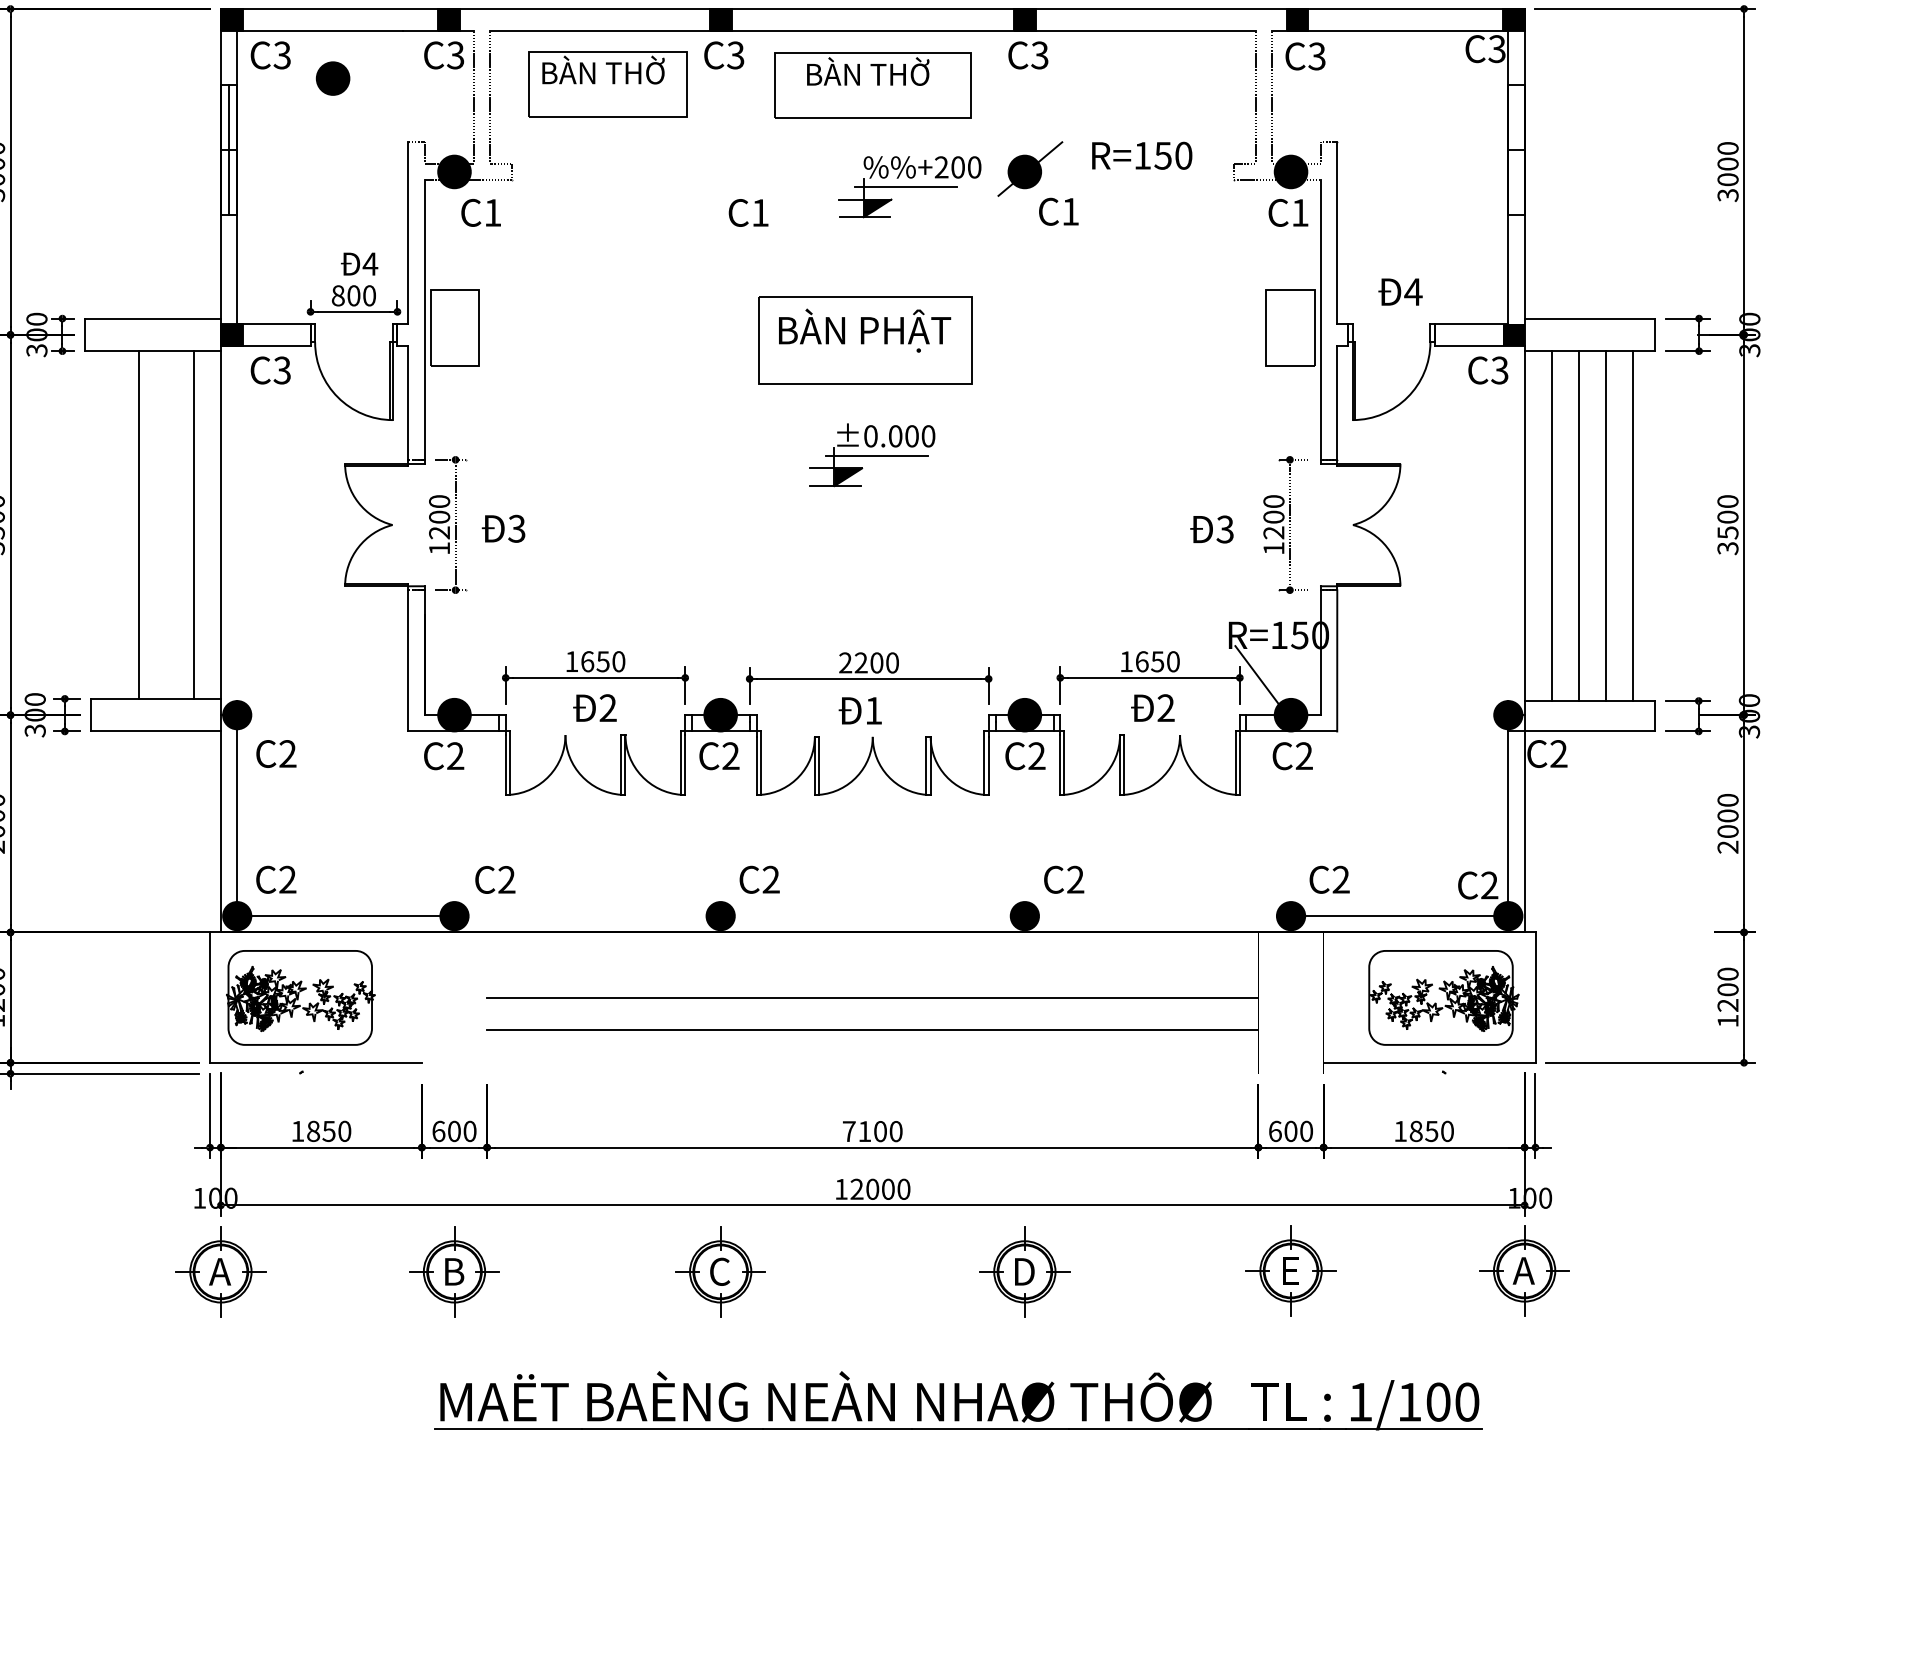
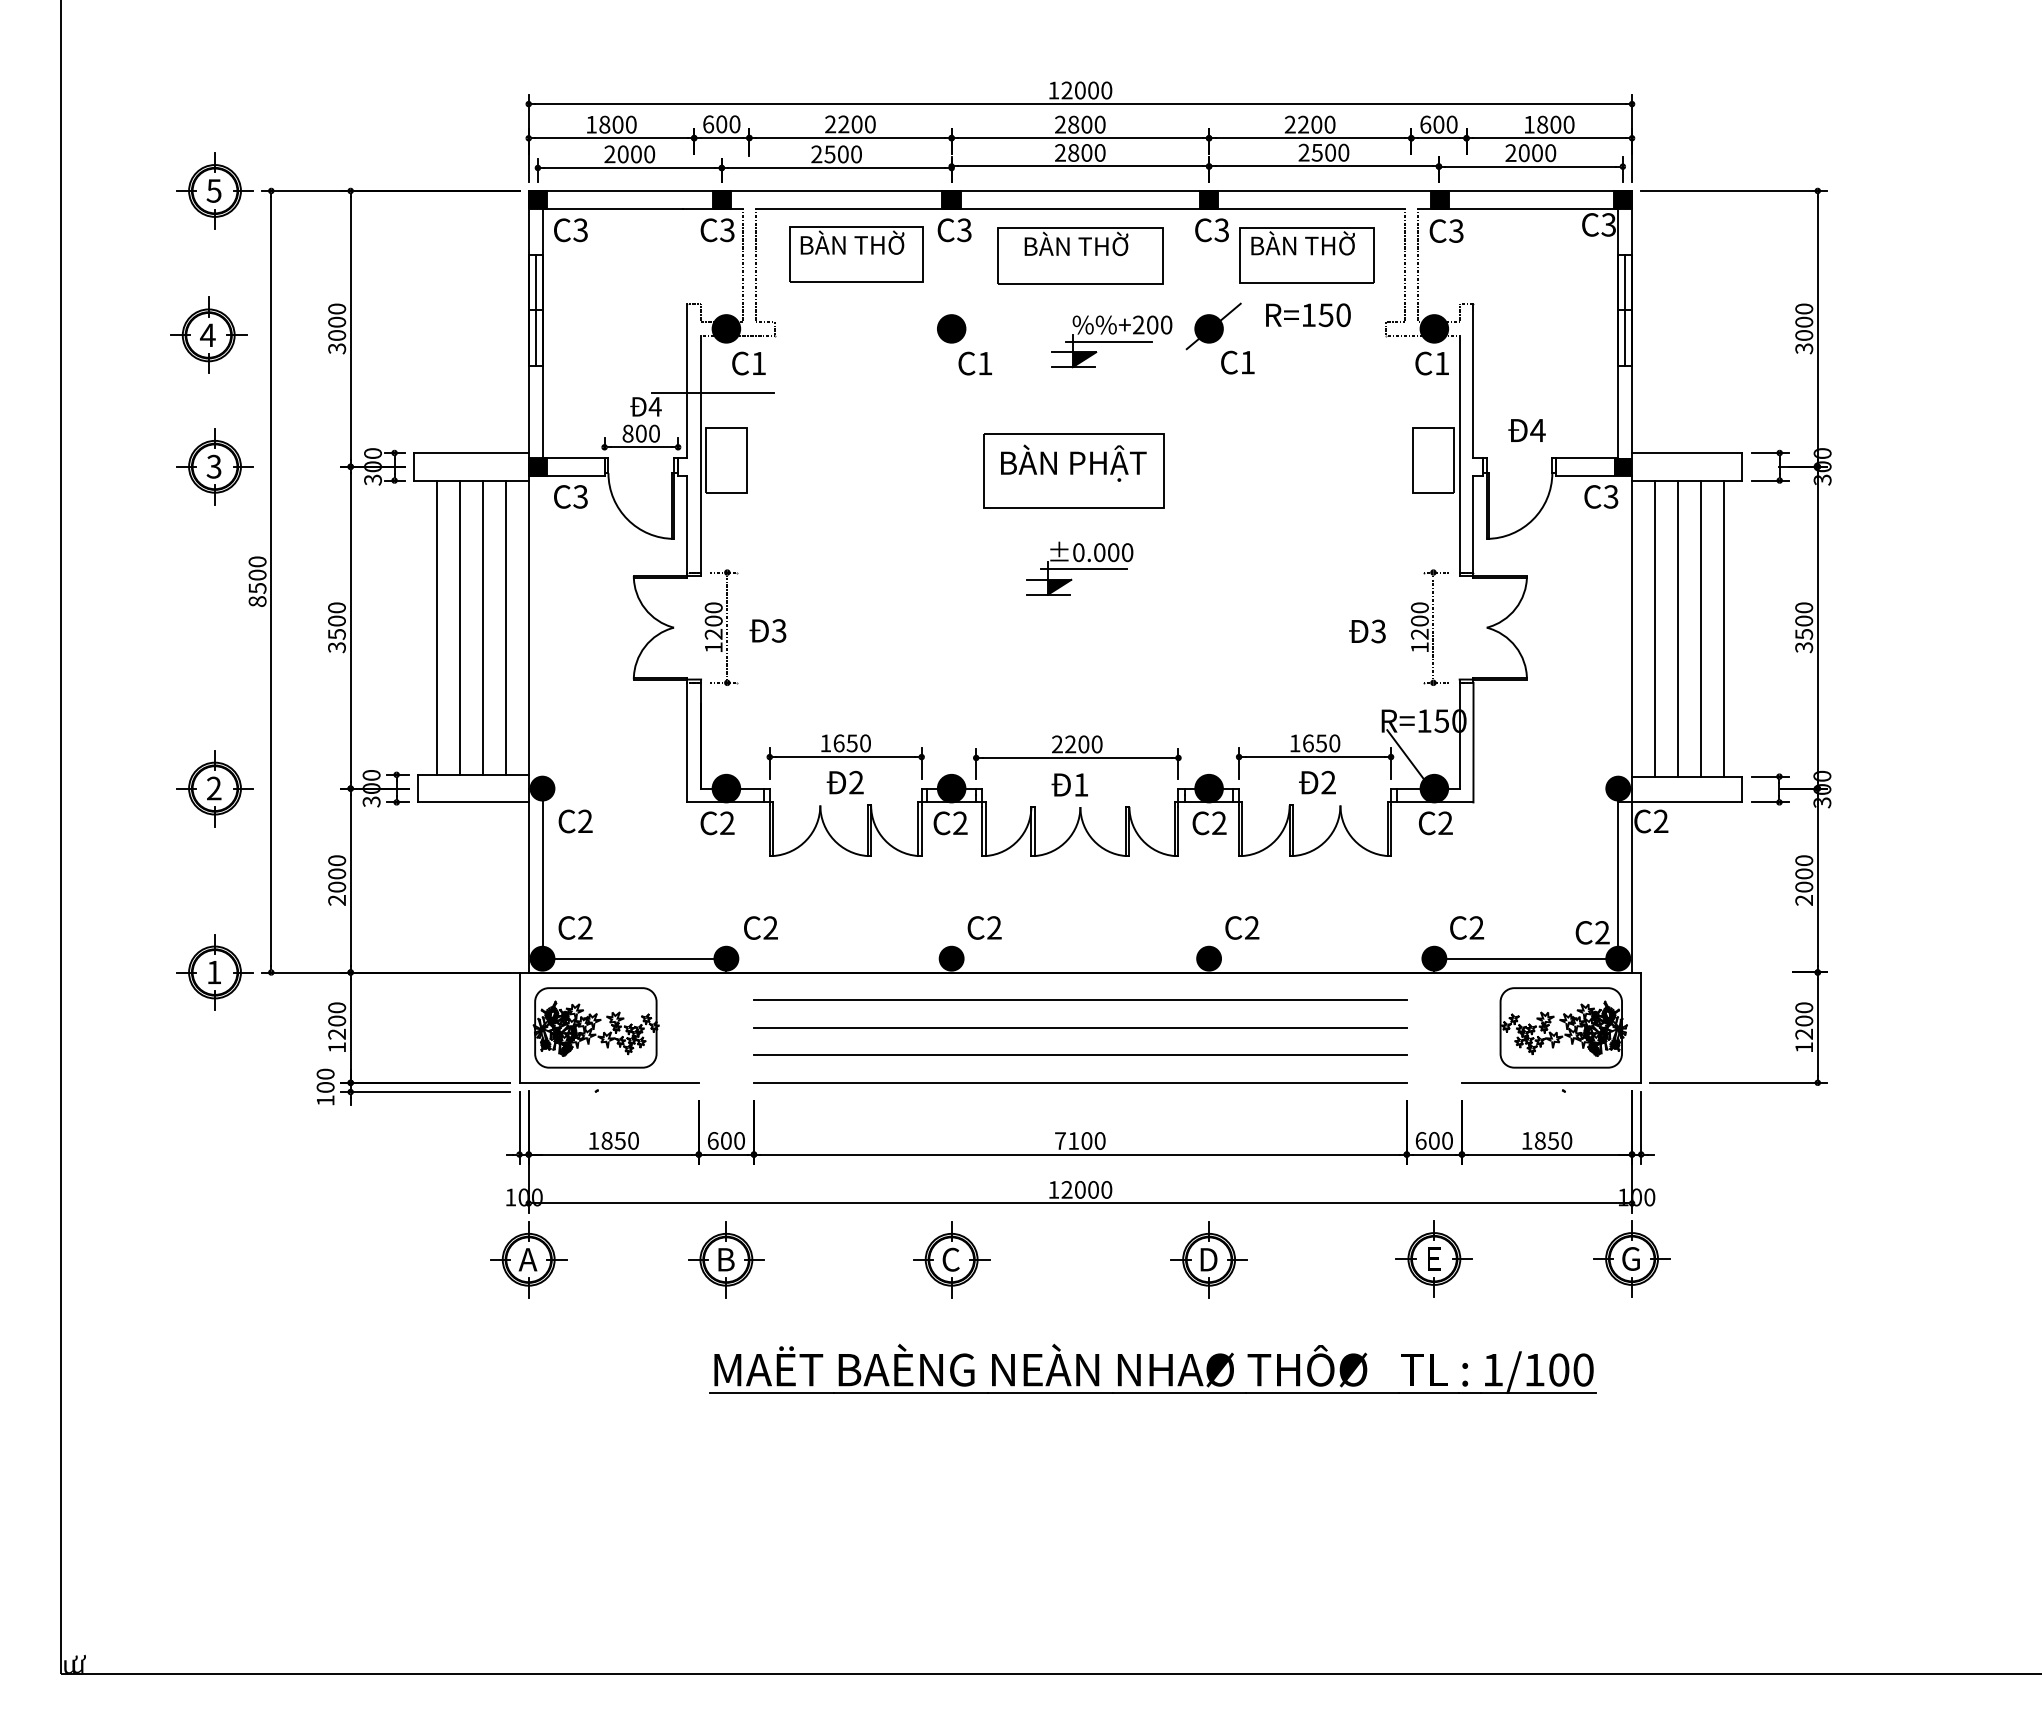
part: (332, 78) -> (951, 328), moved
part: (1139, 85) -> (1306, 255), added
line: (1516, 150) -> (1625, 310), added
line: (438, 248) -> (712, 393), added
line: (111, 524) -> (436, 627), added
line: (166, 524) -> (482, 627), added
line: (871, 965) -> (1079, 1000), added
line: (871, 1062) -> (1079, 1082), added
text: (1523, 1270) -> (1631, 1258), A -> G

